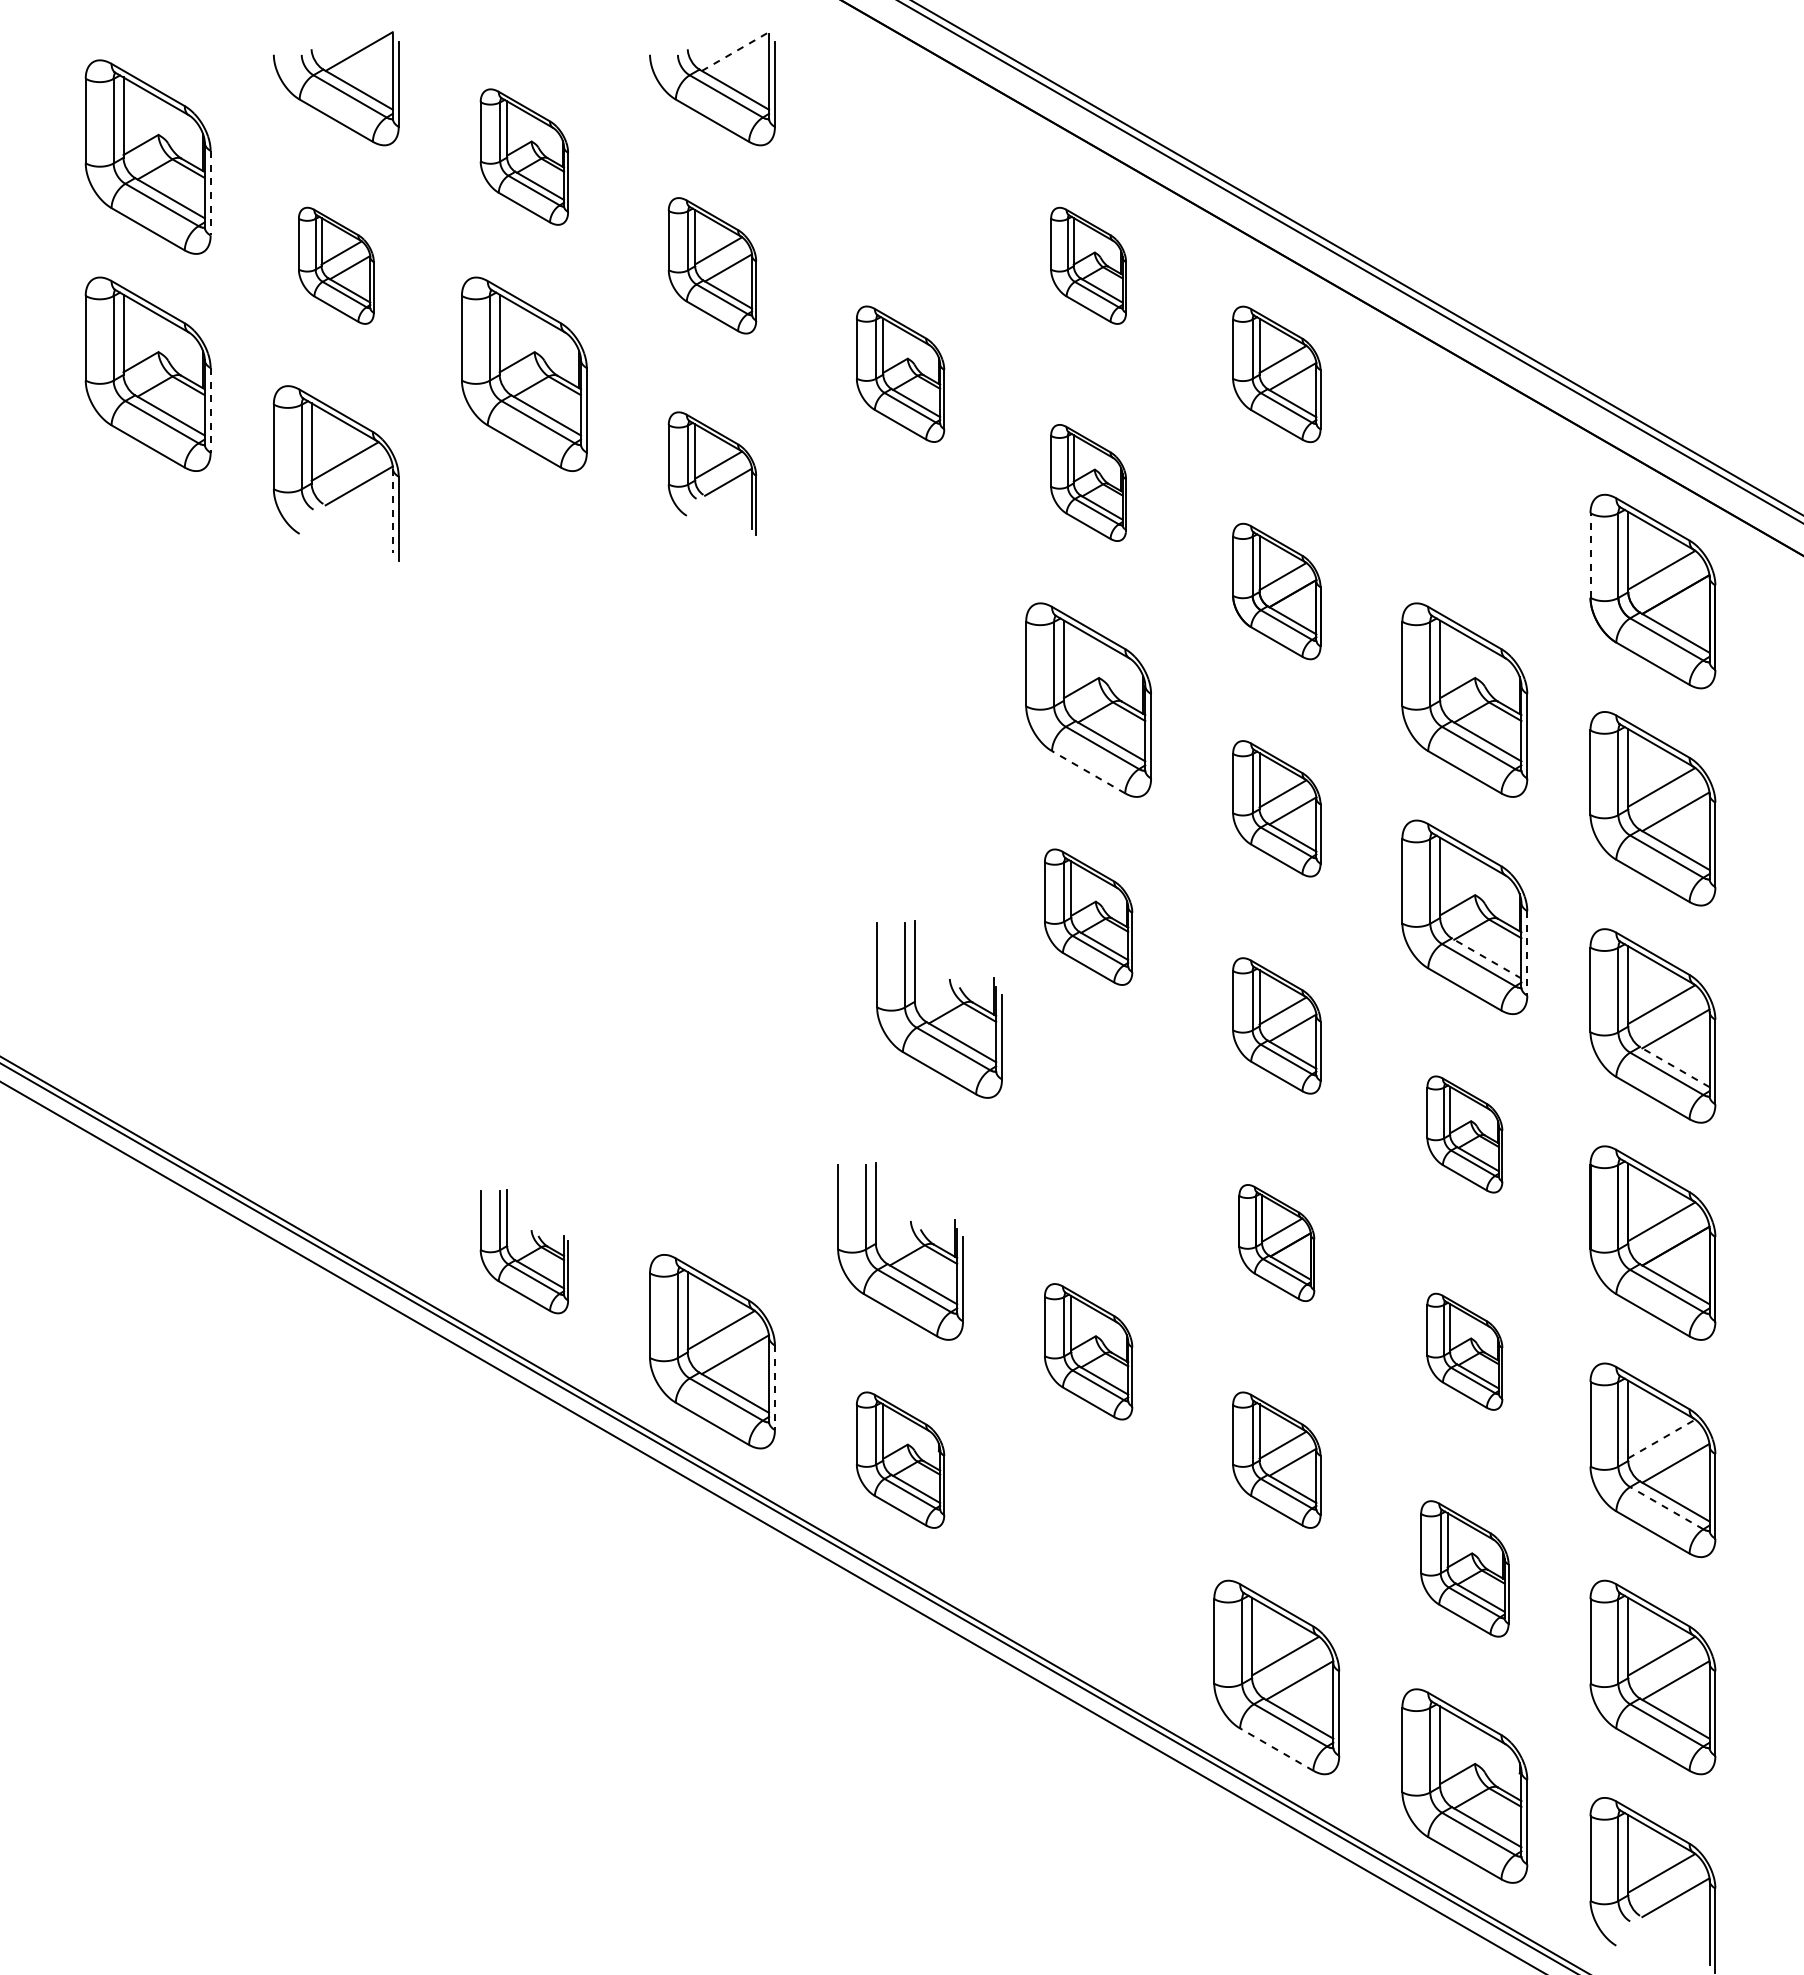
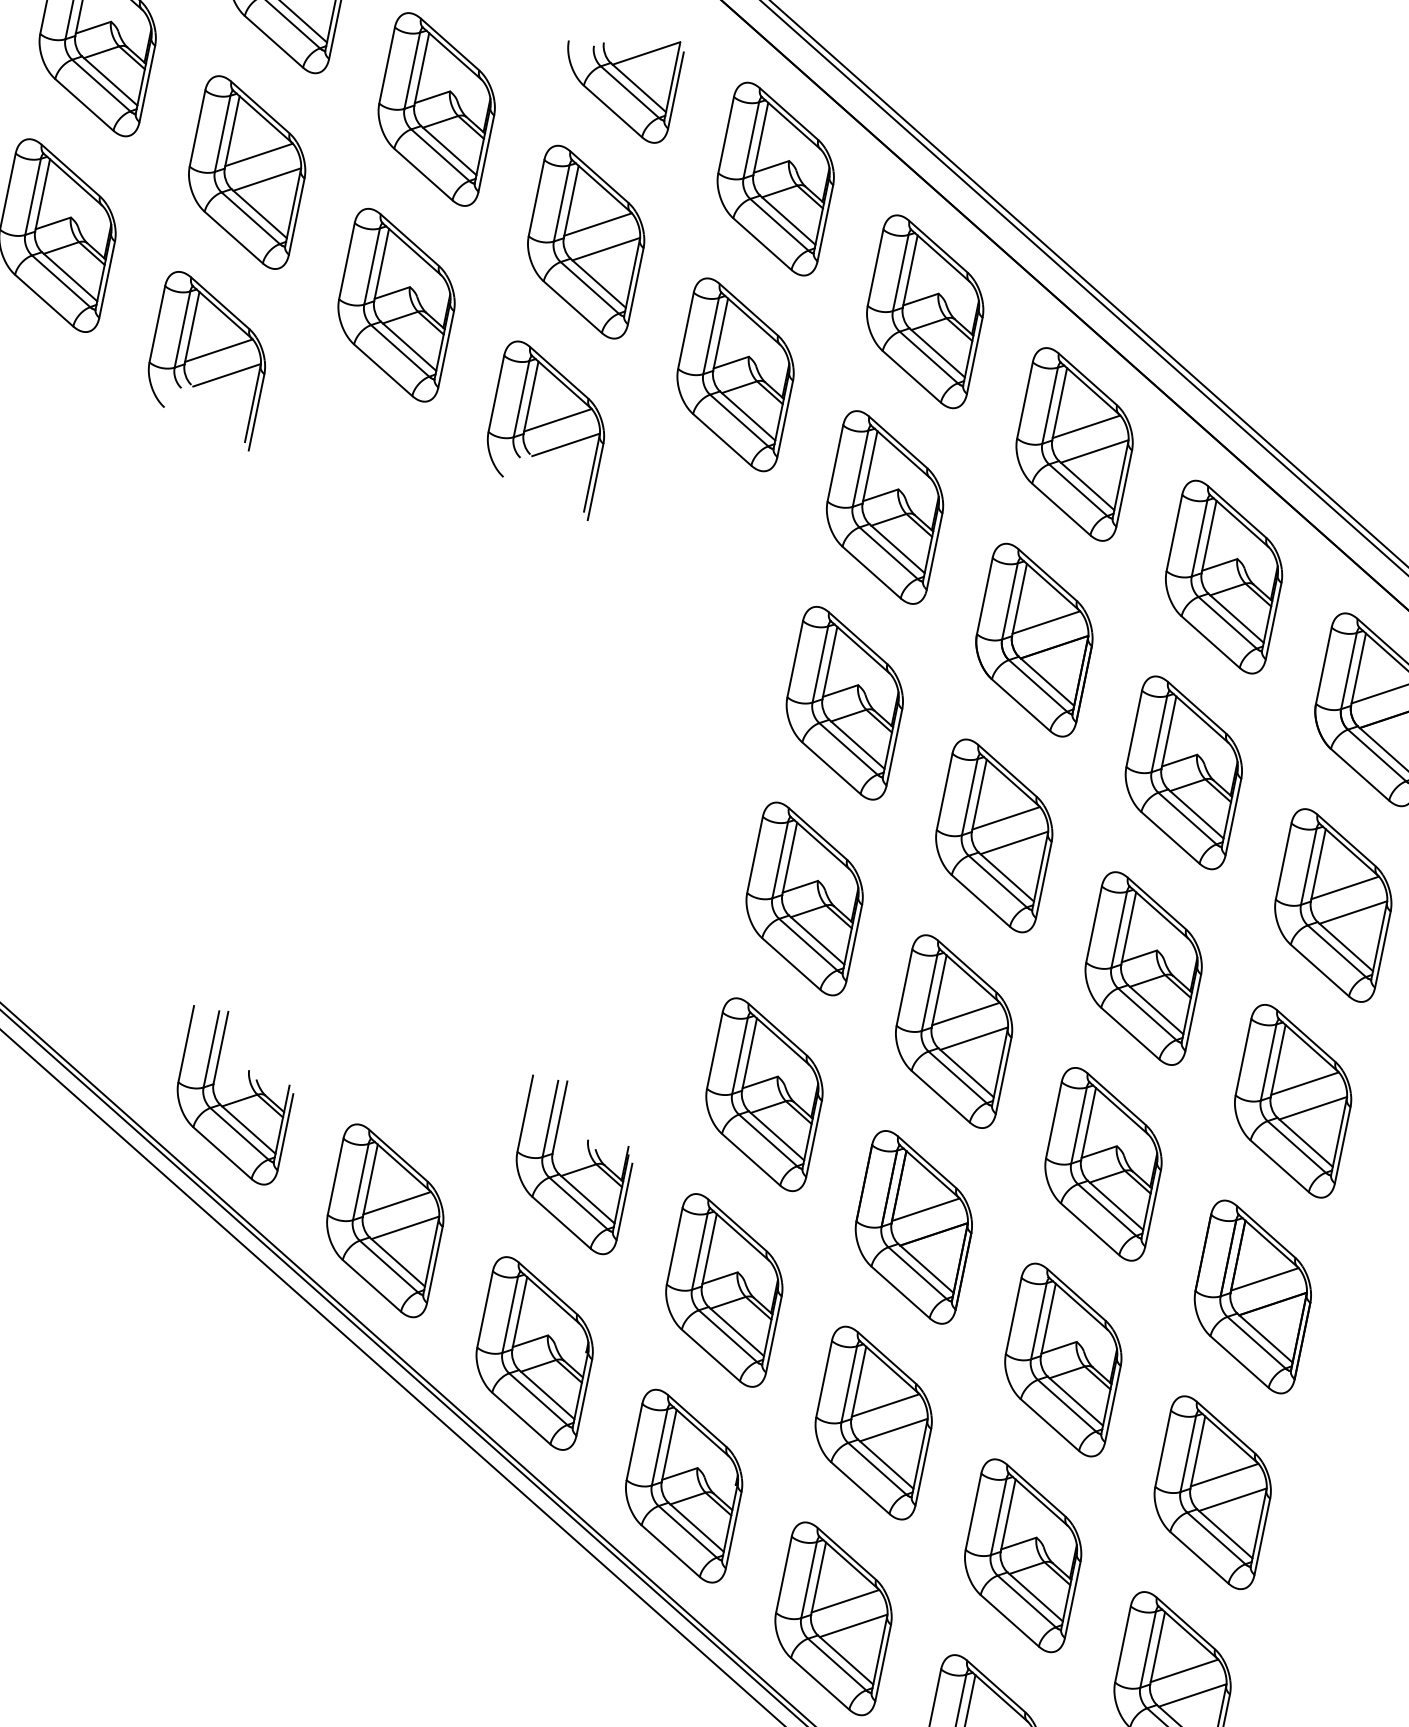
line: (735, 51) -> (646, 53), dashed -> solid
part: (524, 156) -> (436, 108), size x1.43
part: (900, 156) -> (775, 178), added
line: (210, 193) -> (147, 84), dashed -> solid
part: (336, 265) -> (247, 172), size x1.67
part: (712, 265) -> (586, 241), size x1.43
part: (1088, 265) -> (925, 311), size x1.67
part: (900, 373) -> (735, 374), size x1.43
part: (1276, 374) -> (1074, 444), size x1.43
line: (210, 410) -> (107, 279), dashed -> solid
part: (712, 473) -> (547, 429), size x1.43
part: (1088, 482) -> (884, 507), size x1.67
part: (1464, 482) -> (1223, 576), added
line: (392, 511) -> (252, 404), dashed -> solid
line: (1590, 555) -> (1323, 665), dashed -> solid
part: (1276, 591) -> (1034, 640), size x1.43
line: (1088, 772) -> (831, 768), dashed -> solid
part: (1276, 808) -> (994, 835), size x1.43
part: (1088, 916) -> (804, 898), size x1.43
line: (1527, 953) -> (1193, 1012), dashed -> solid
line: (1486, 958) -> (1155, 1009), dashed -> solid
part: (939, 1009) -> (653, 954), removed
part: (1276, 1025) -> (953, 1031), size x1.43
line: (1674, 1066) -> (1305, 1141), dashed -> solid
part: (1088, 1134) -> (764, 1094), added
part: (1464, 1134) -> (1103, 1164), size x1.67
part: (1276, 1242) -> (913, 1226), size x1.67
part: (524, 1251) -> (234, 1095), size x1.43
part: (1088, 1351) -> (724, 1290), size x1.43
part: (1464, 1351) -> (1063, 1359), size x1.67
line: (774, 1388) -> (434, 1265), dashed -> solid
line: (1661, 1438) -> (1224, 1474), dashed -> solid
part: (900, 1459) -> (534, 1352), size x1.43
part: (1276, 1459) -> (873, 1422), size x1.43
line: (1666, 1507) -> (1216, 1537), dashed -> solid
part: (1088, 1568) -> (684, 1485), added
part: (1464, 1568) -> (1022, 1555), size x1.43
line: (1276, 1749) -> (819, 1683), dashed -> solid

